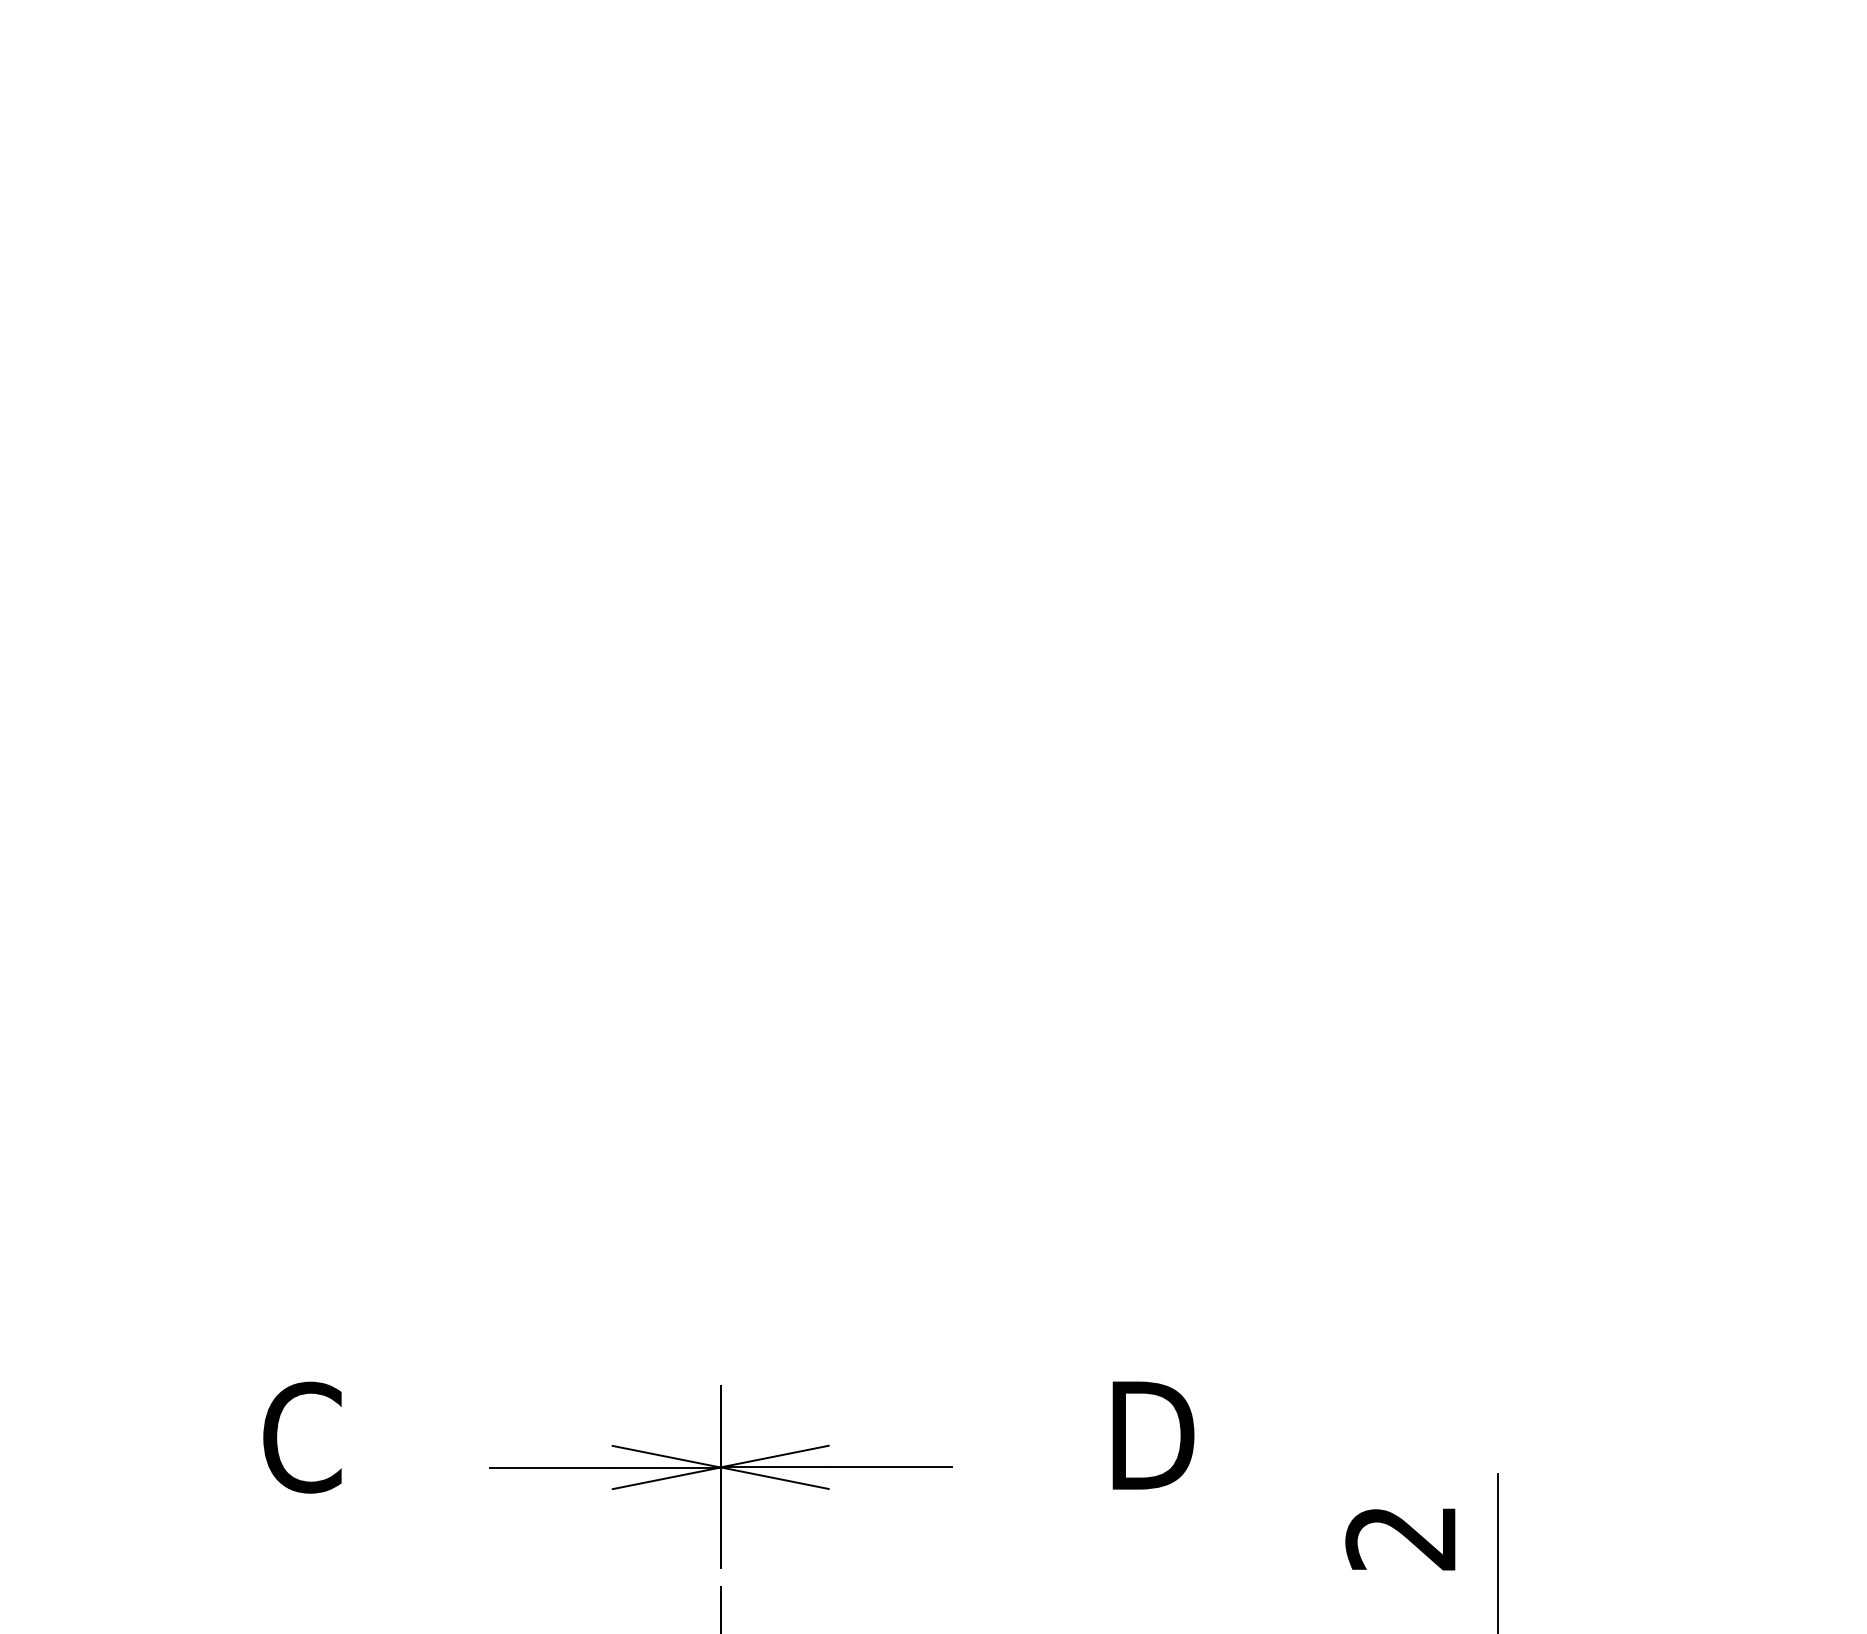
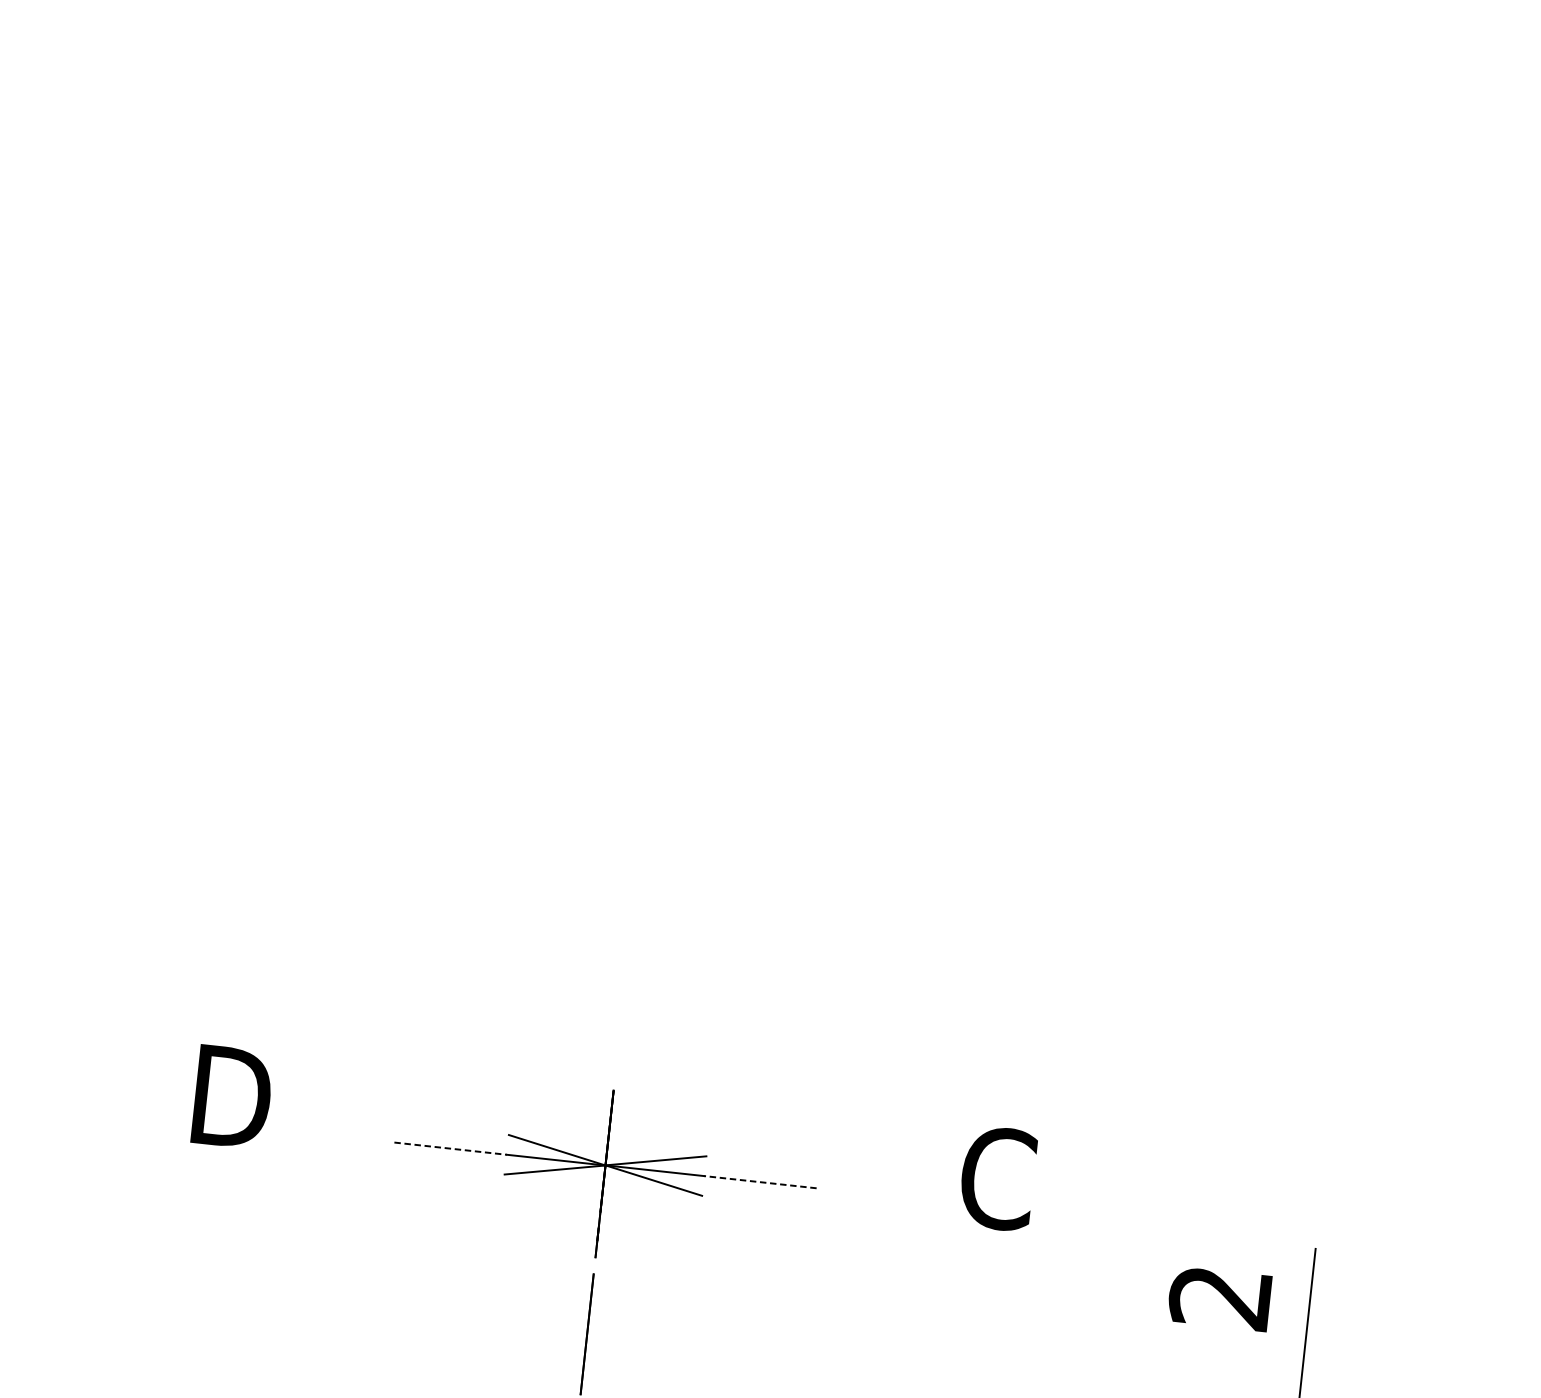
text: (1150, 1435) -> (1001, 1178), D -> C
text: (306, 1437) -> (229, 1096), C -> D
line: (551, 1467) -> (450, 1148), solid -> dashed
line: (889, 1467) -> (759, 1182), solid -> dashed

